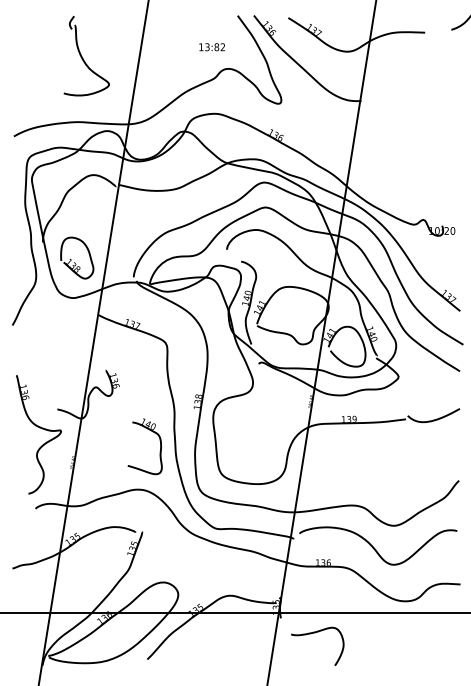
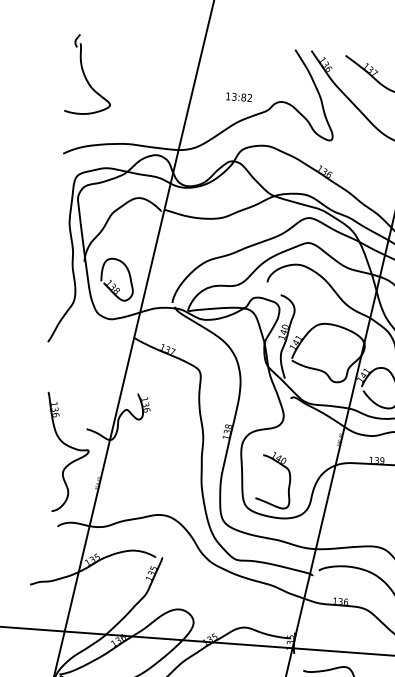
text: (211, 47) -> (238, 97), moved
part: (86, 55) -> (89, 74), moved
part: (159, 451) -> (288, 486), moved

